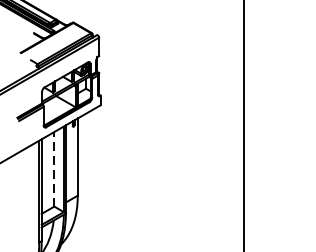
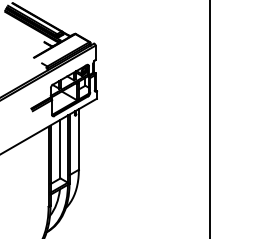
line: (54, 168) -> (60, 148), dashed -> solid

